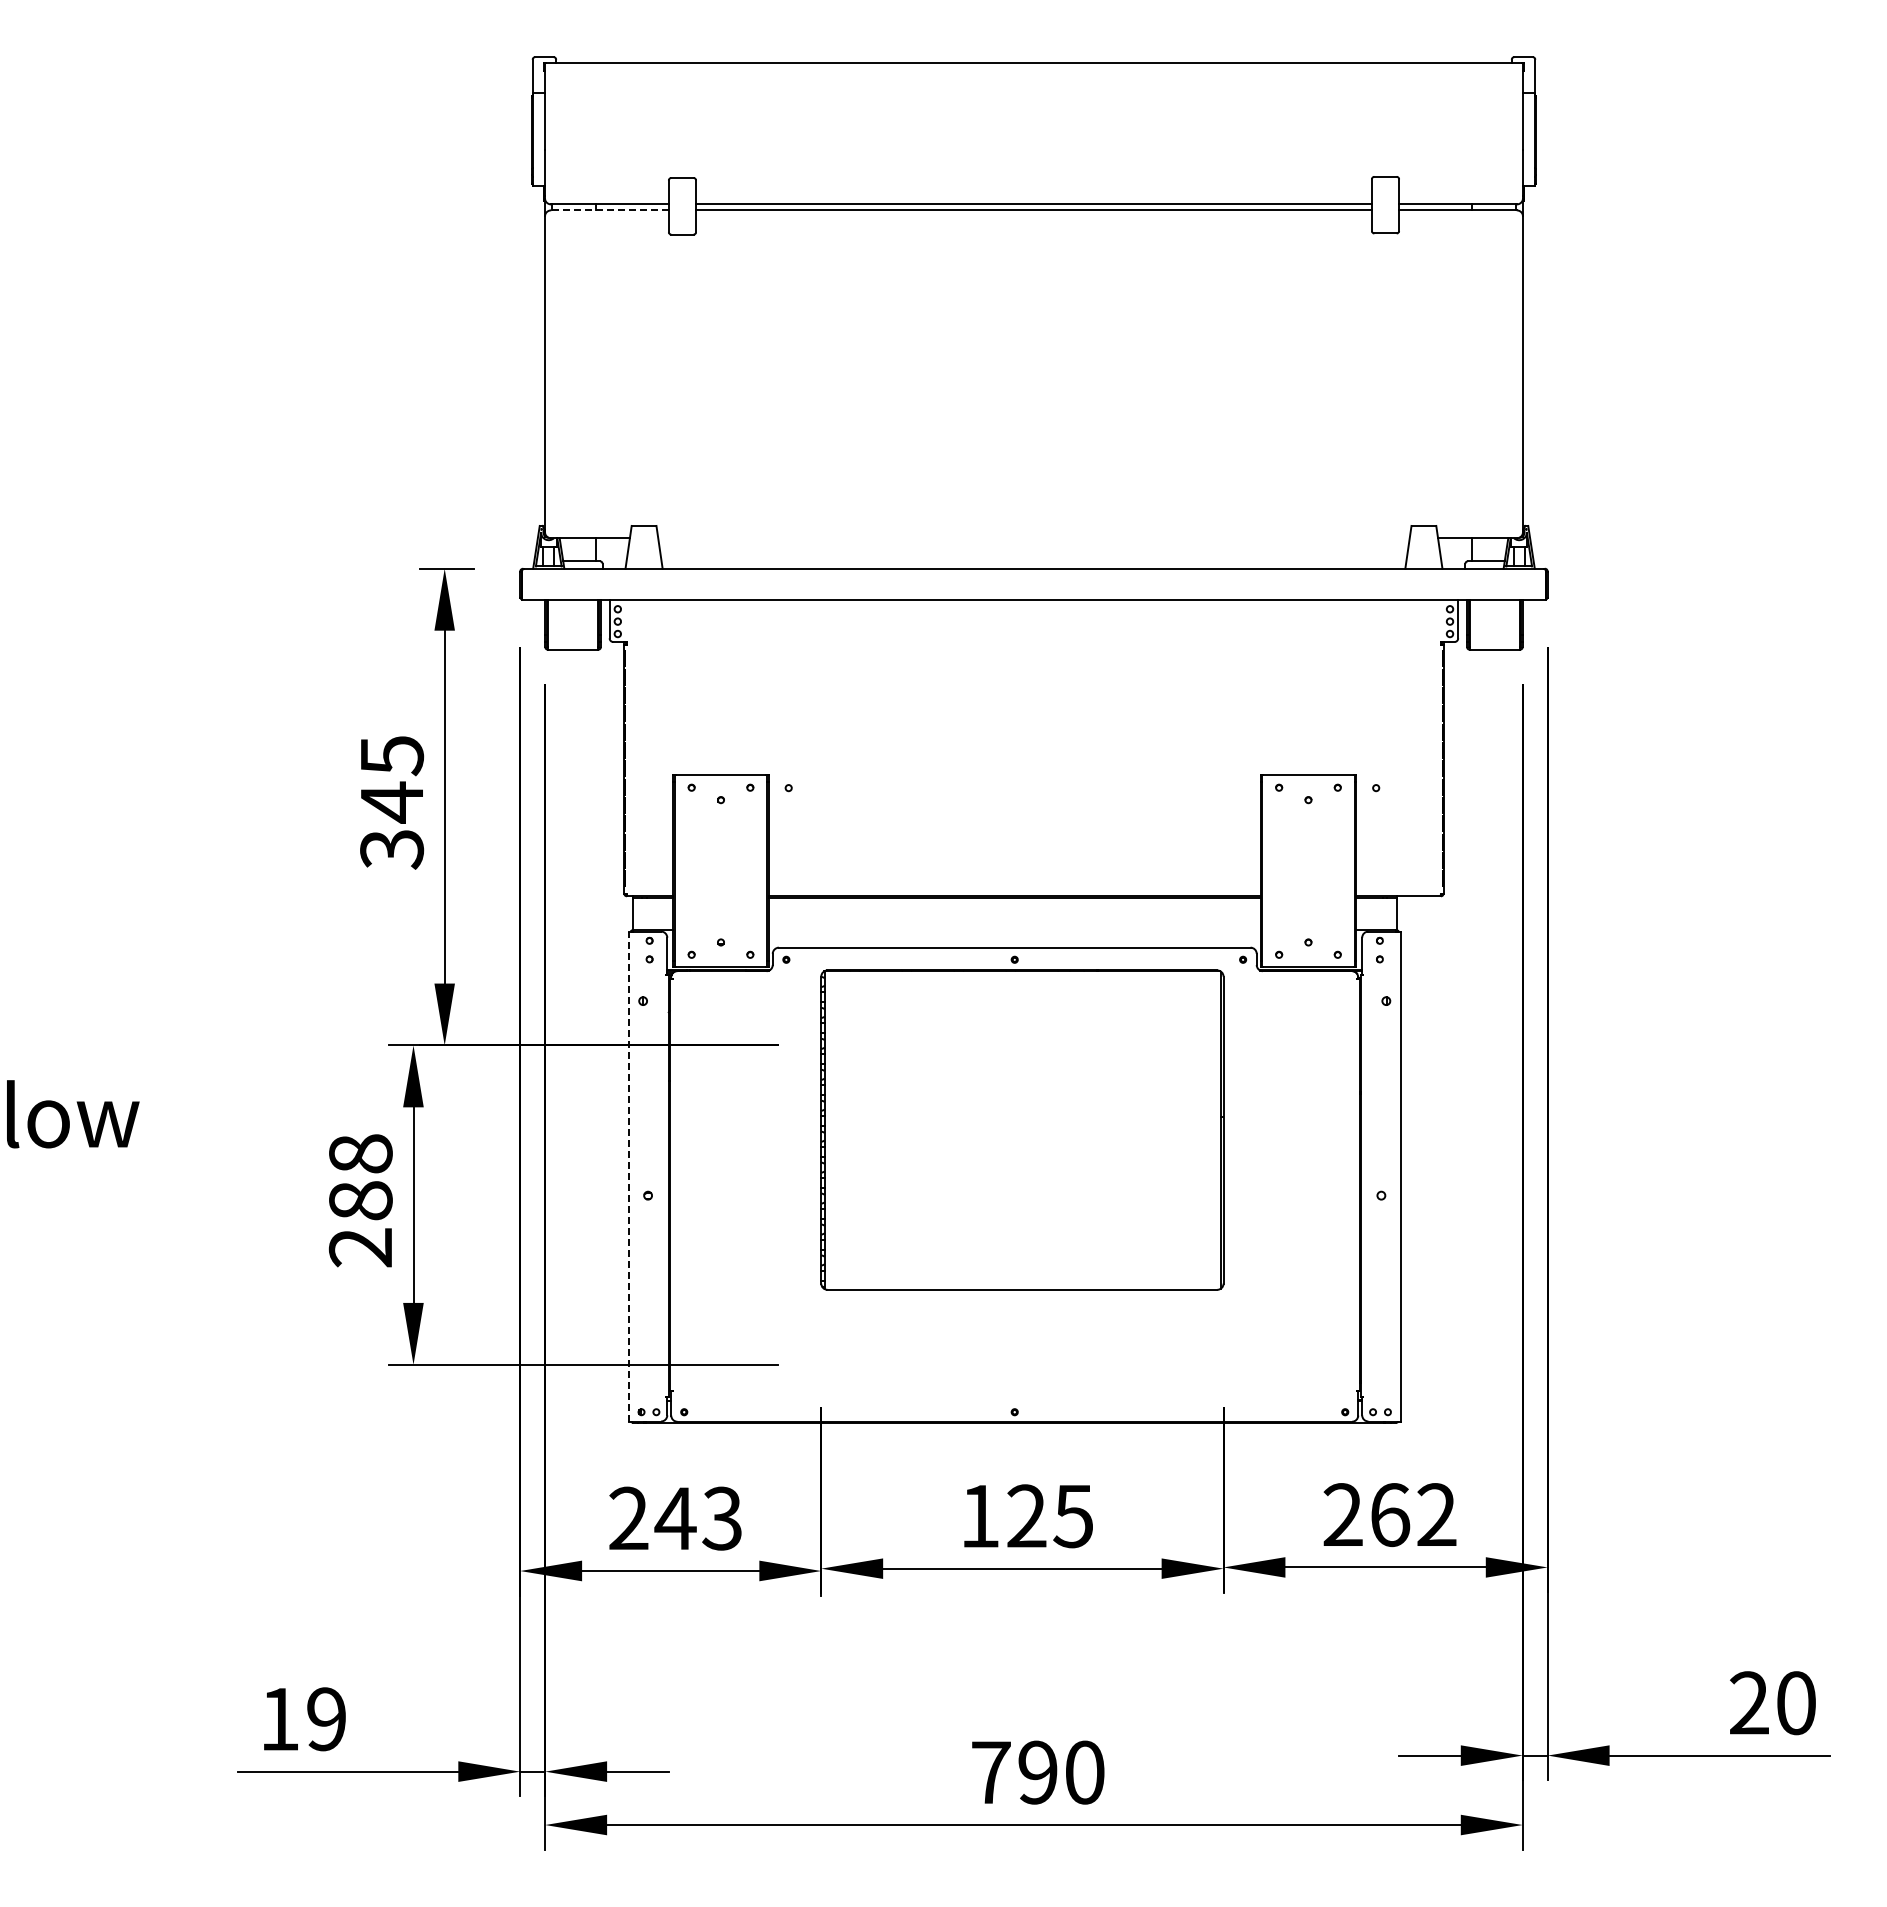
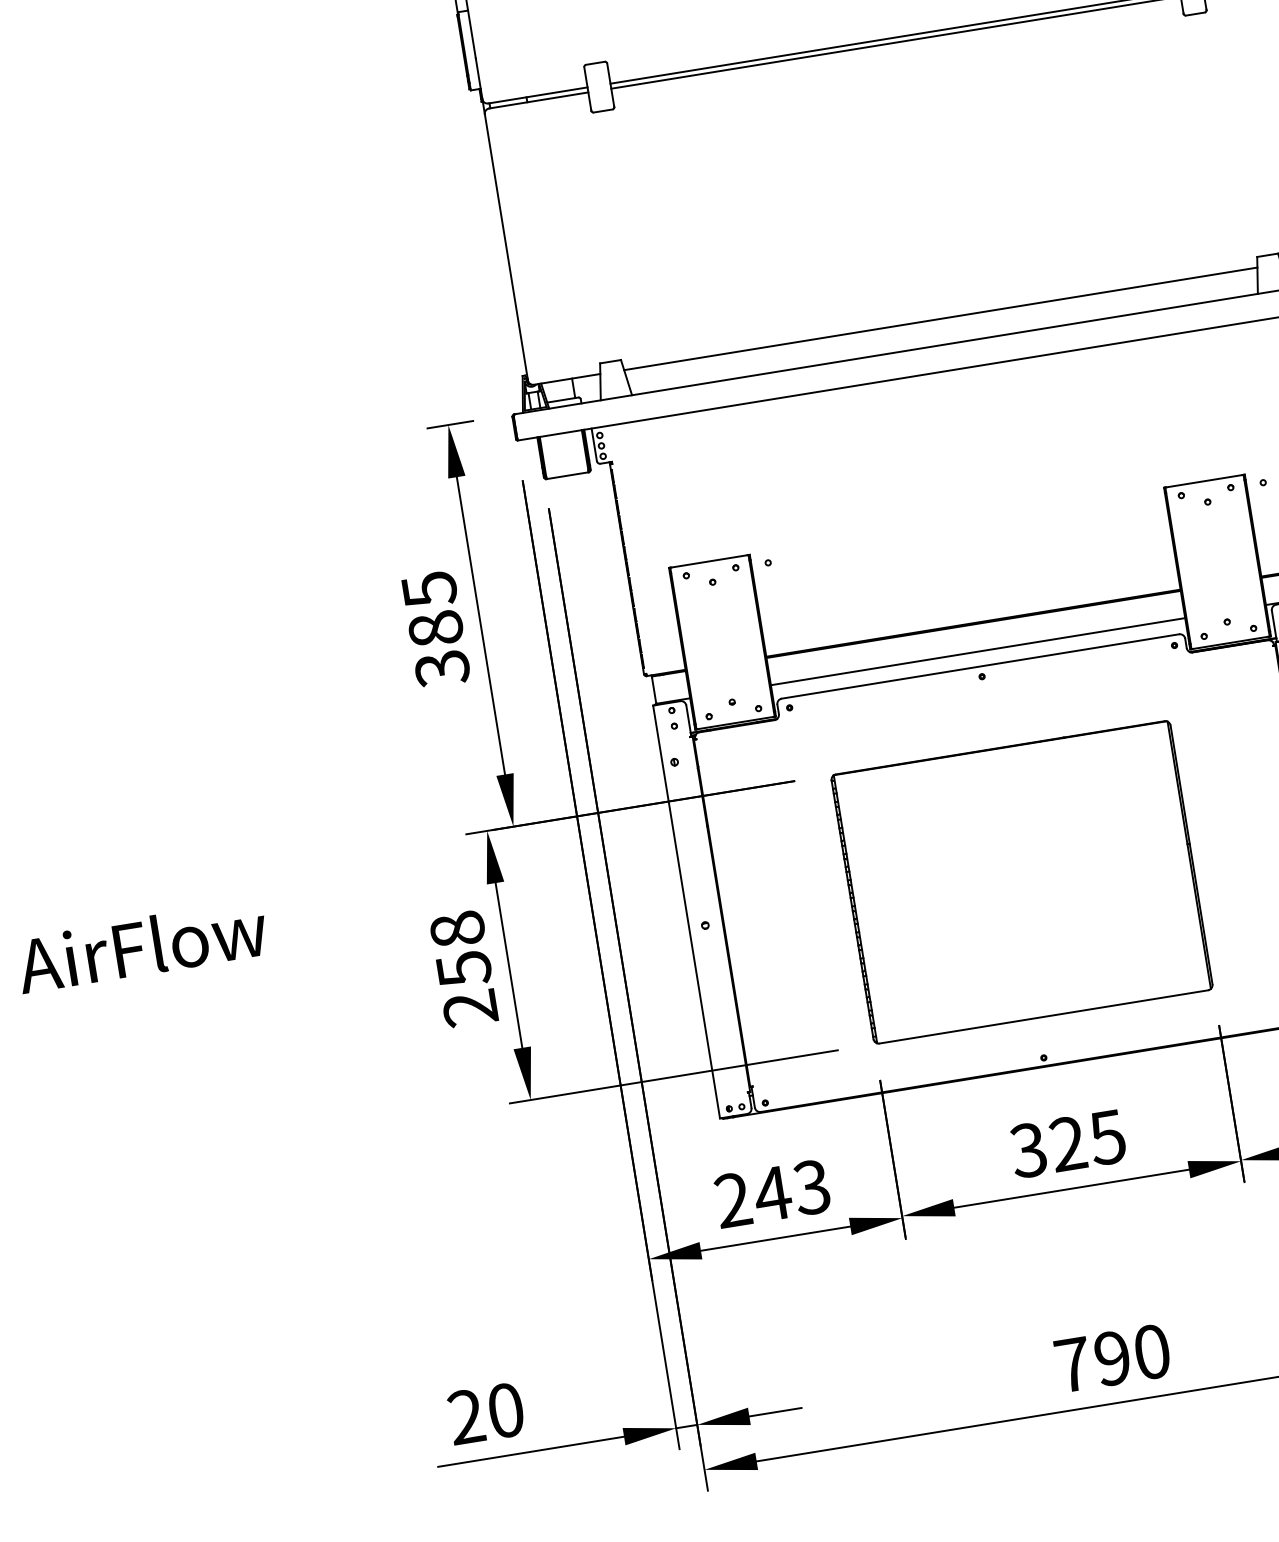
line: (610, 210) -> (539, 100), dashed -> solid
line: (1033, 538) -> (940, 319), added
text: (392, 802) -> (436, 629), 345 -> 385
line: (1014, 930) -> (977, 652), added
part: (1022, 1129) -> (1022, 881), moved
line: (628, 1176) -> (686, 912), dashed -> solid
text: (360, 1201) -> (463, 969), 288 -> 258
text: (978, 1516) -> (1027, 1150), 125 -> 325
text: (303, 1719) -> (486, 1413), 19 -> 20

